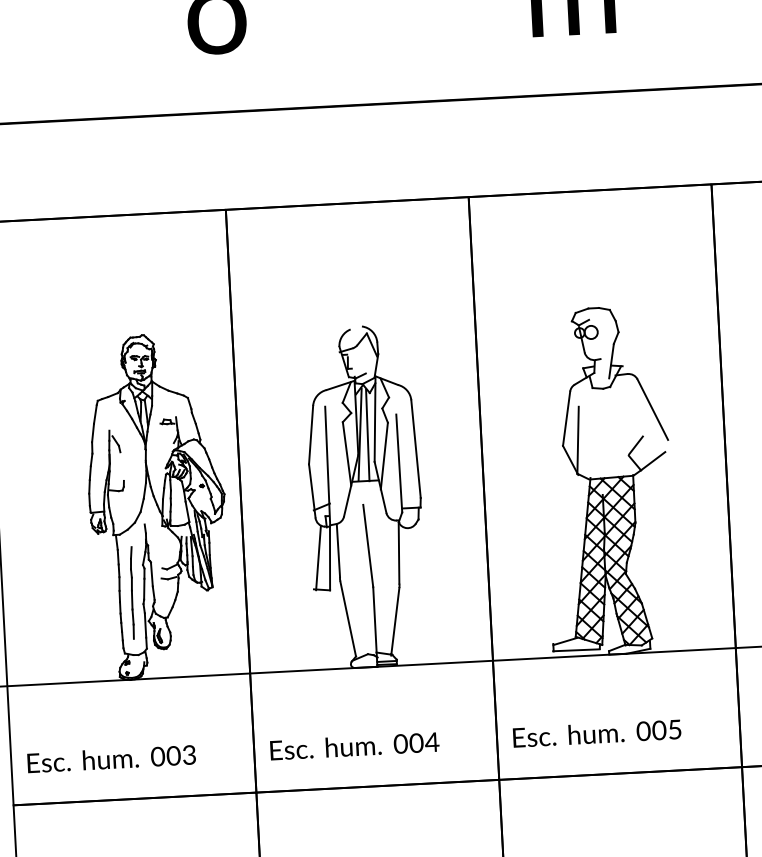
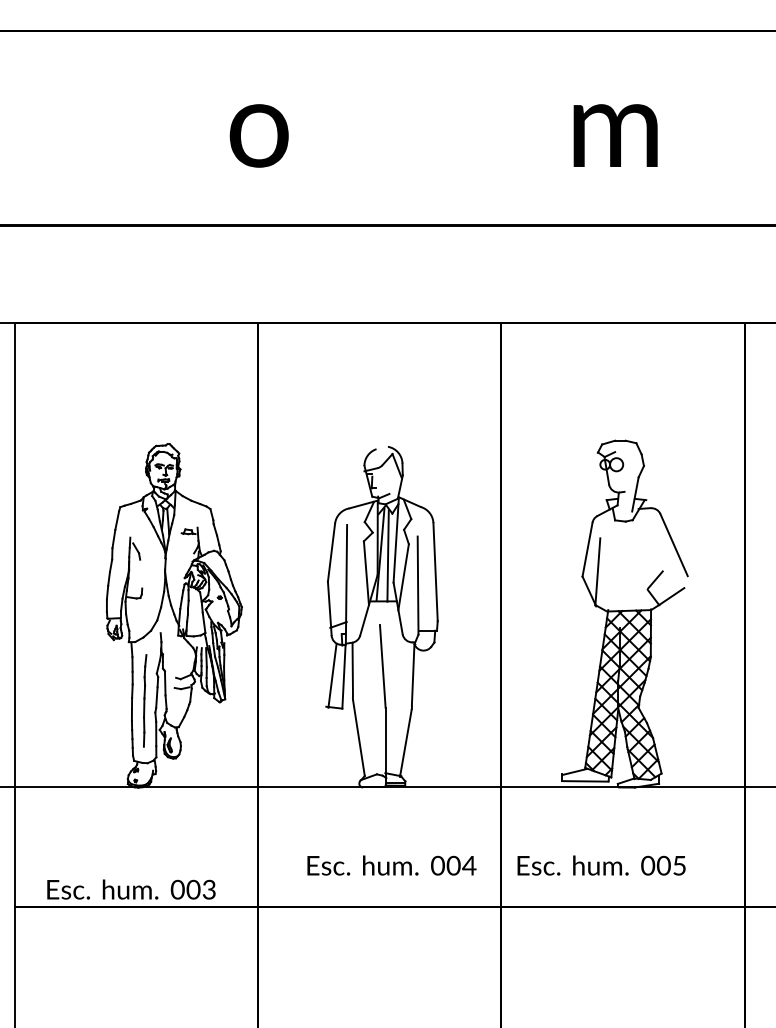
text: (354, 746) -> (391, 865), moved
text: (111, 758) -> (131, 889), moved

